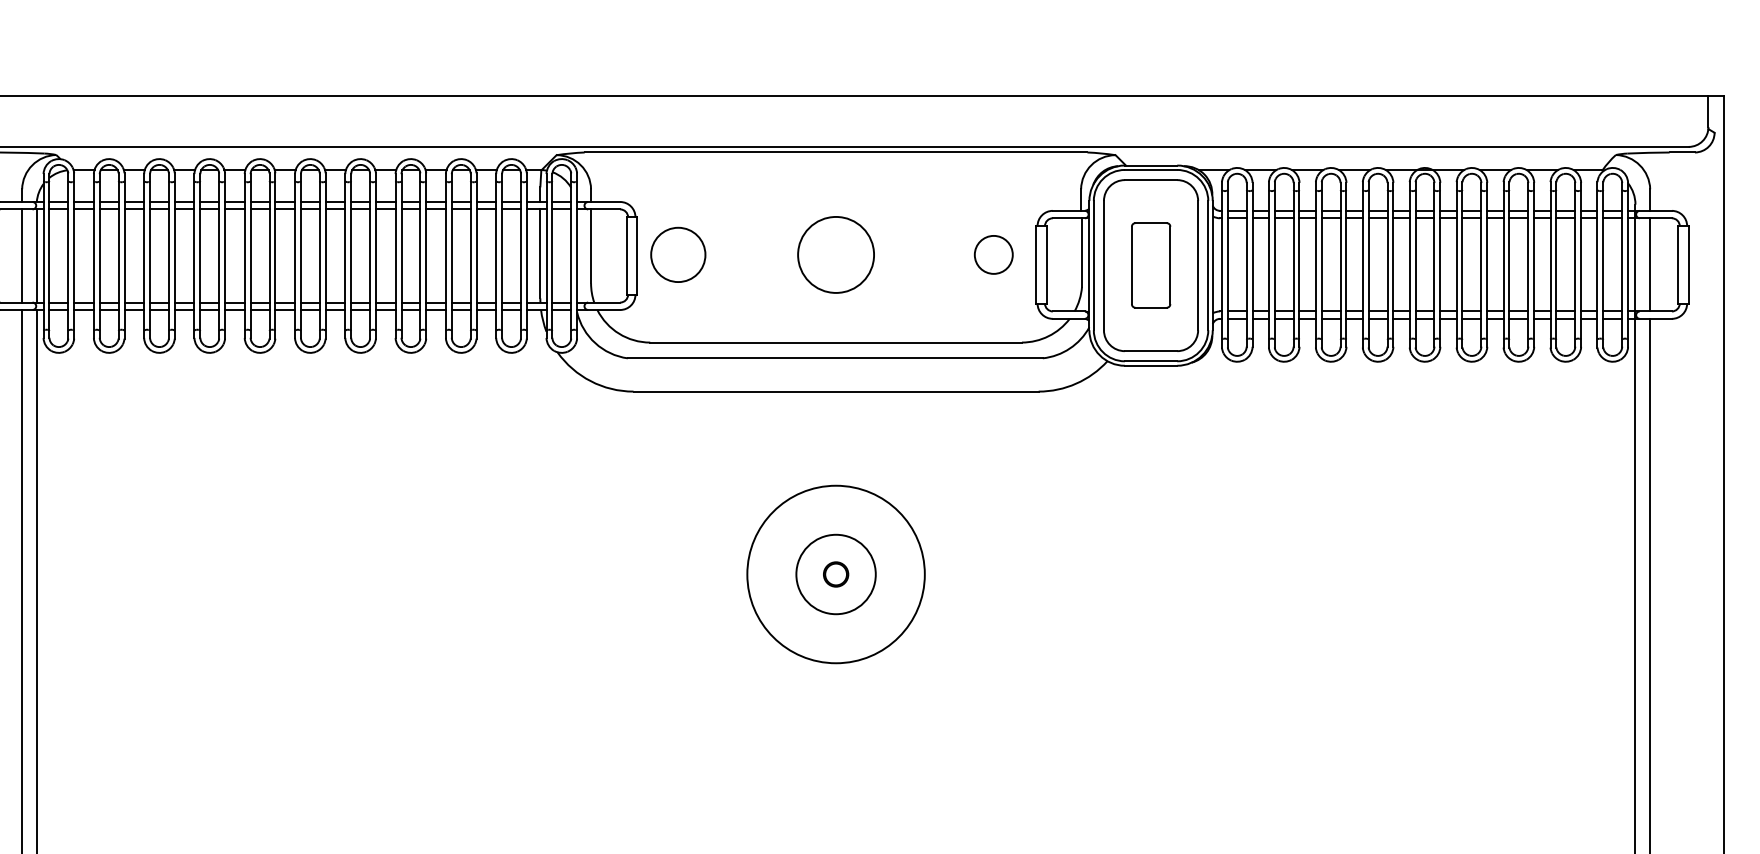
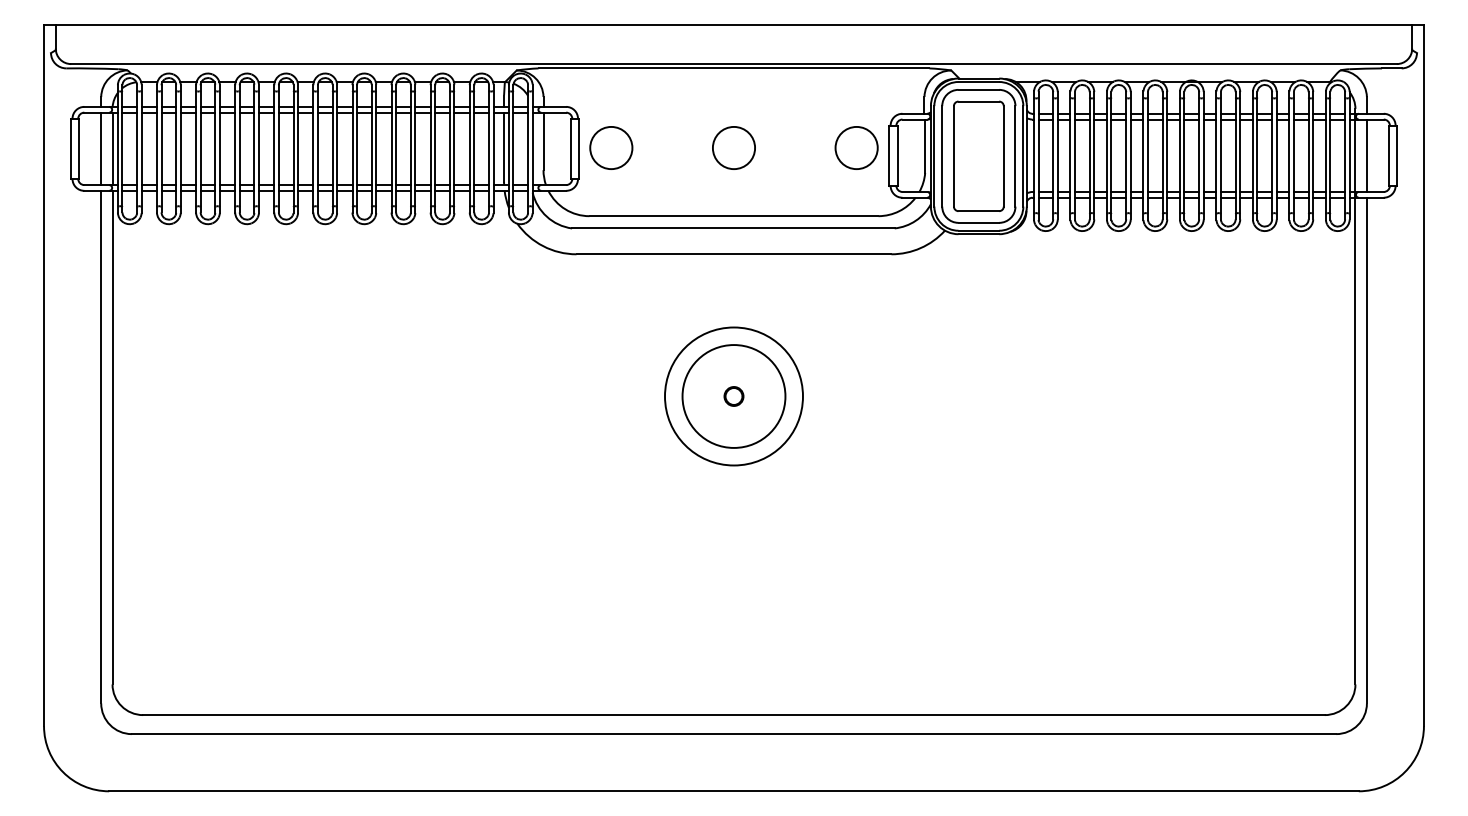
circle: (835, 254) -> (733, 147), size x0.71
circle: (993, 254) -> (856, 147), size x1.43
part: (1150, 264) -> (978, 155), size x1.67
circle: (835, 574) -> (733, 396), size x1.67

